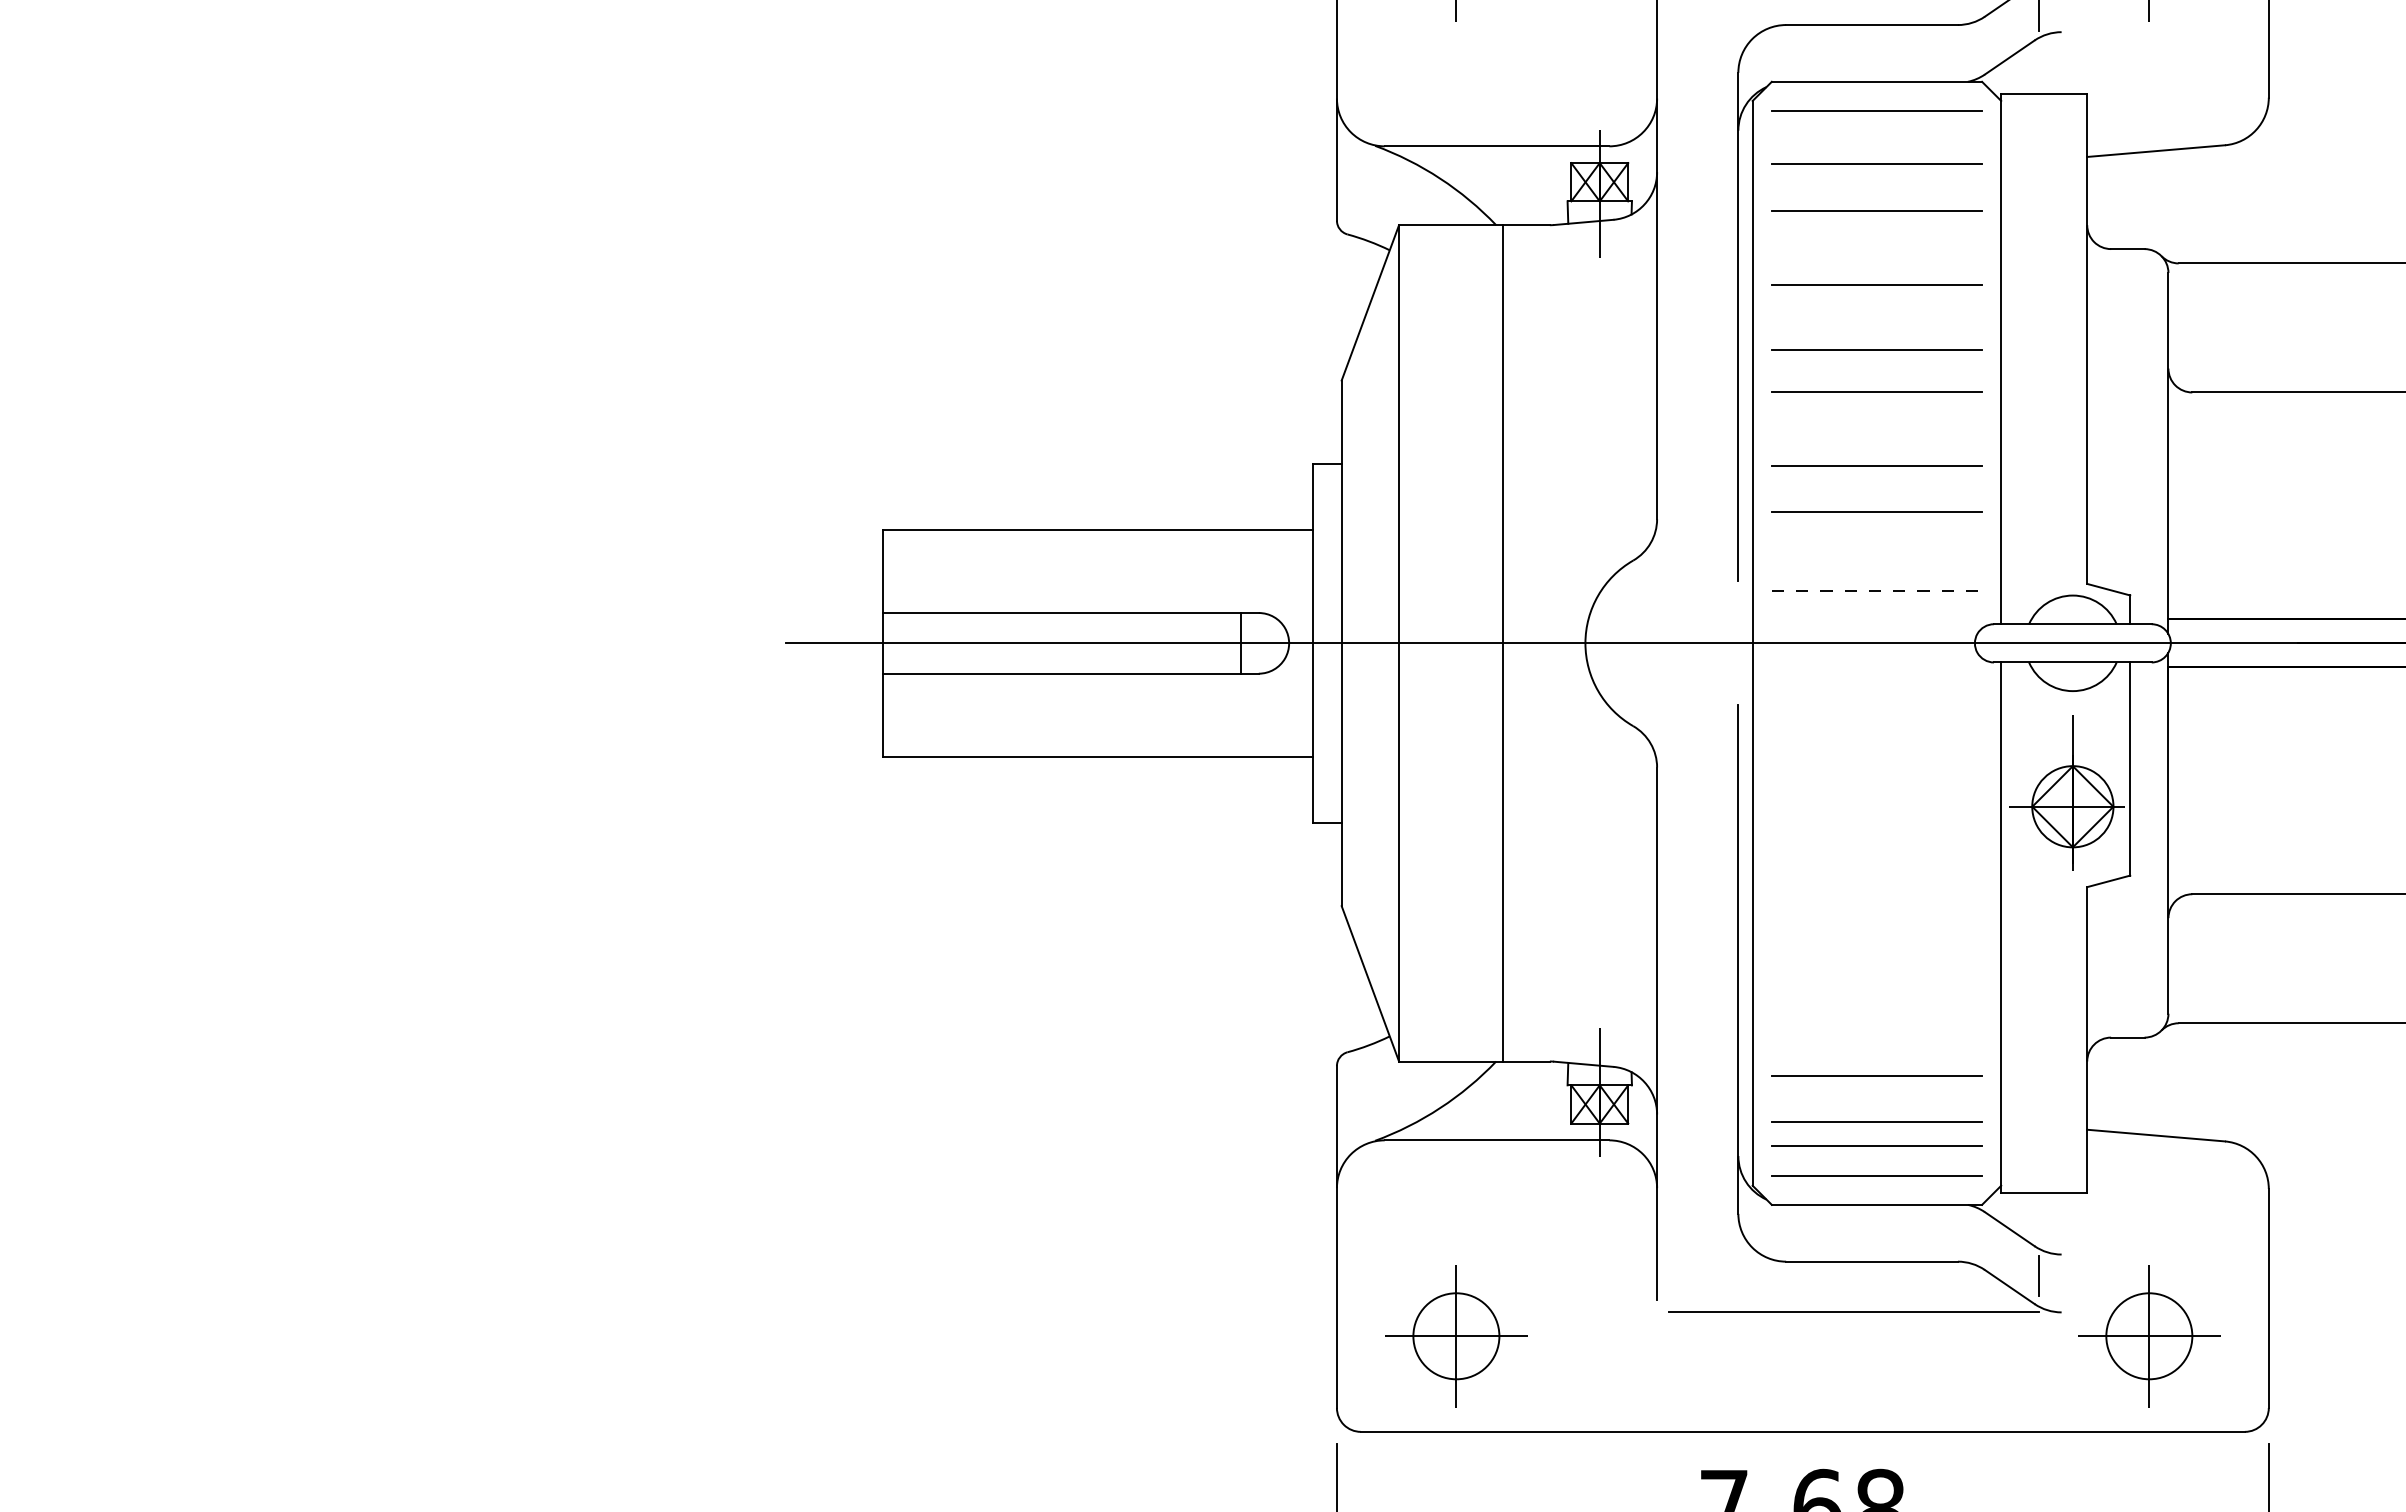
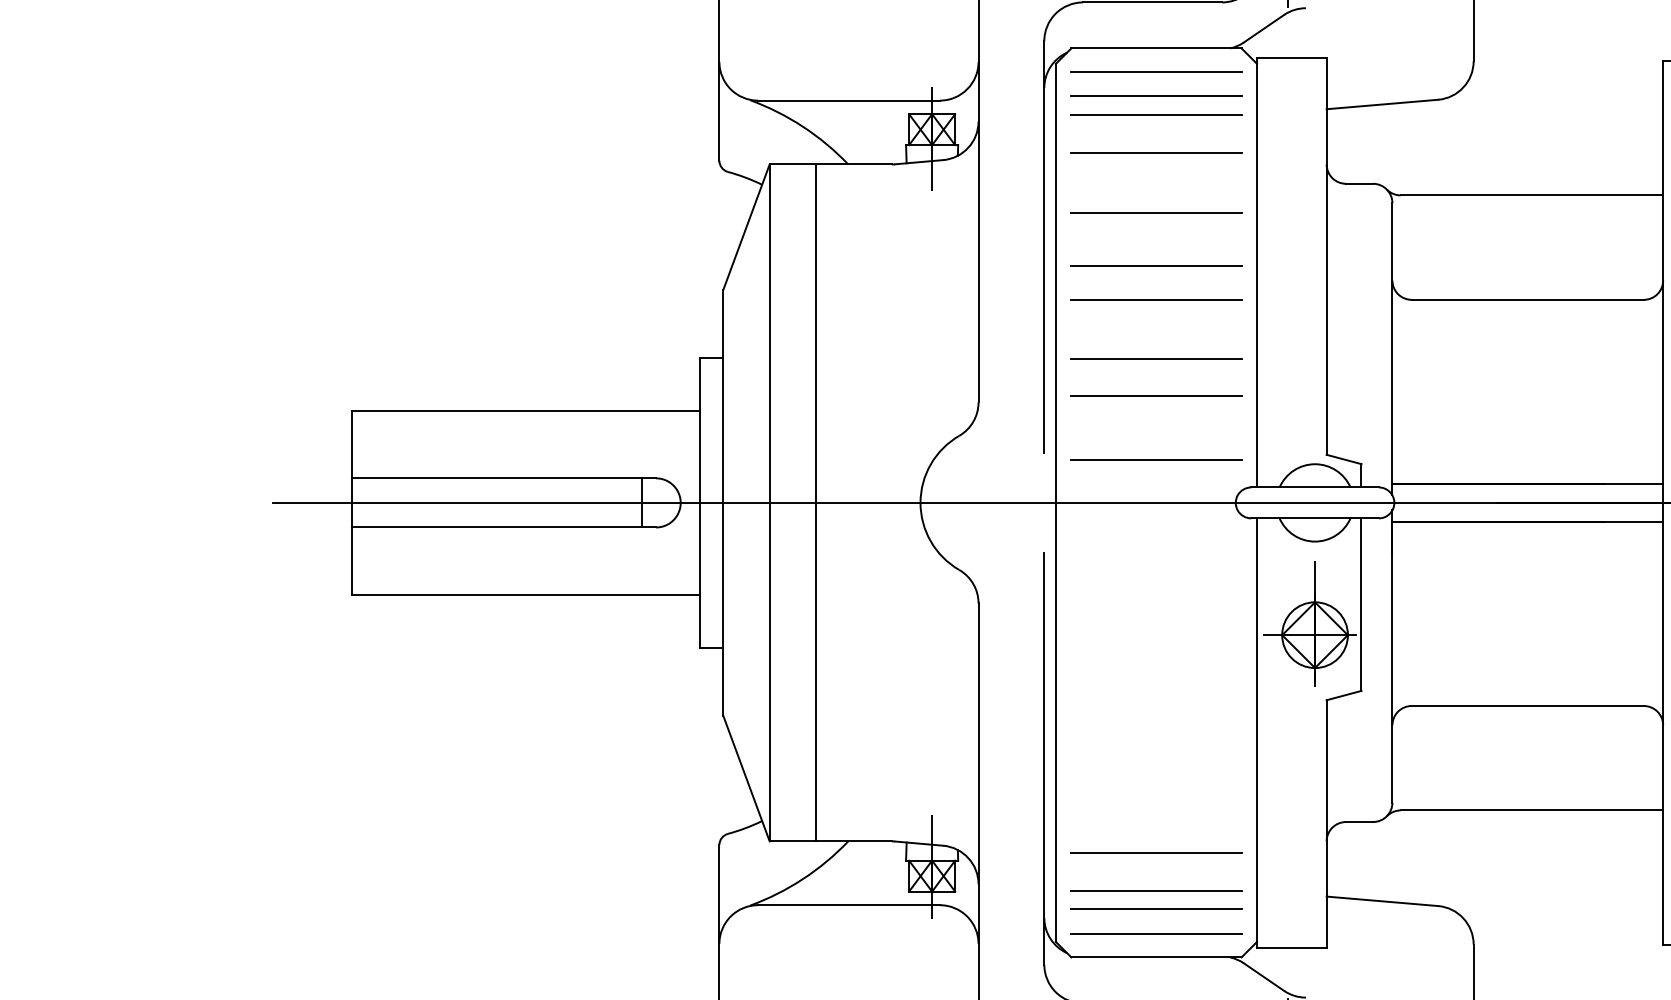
line: (1876, 140) -> (1156, 95), added
line: (1877, 590) -> (1156, 460), dashed -> solid
line: (1503, 643) -> (816, 503), moved

